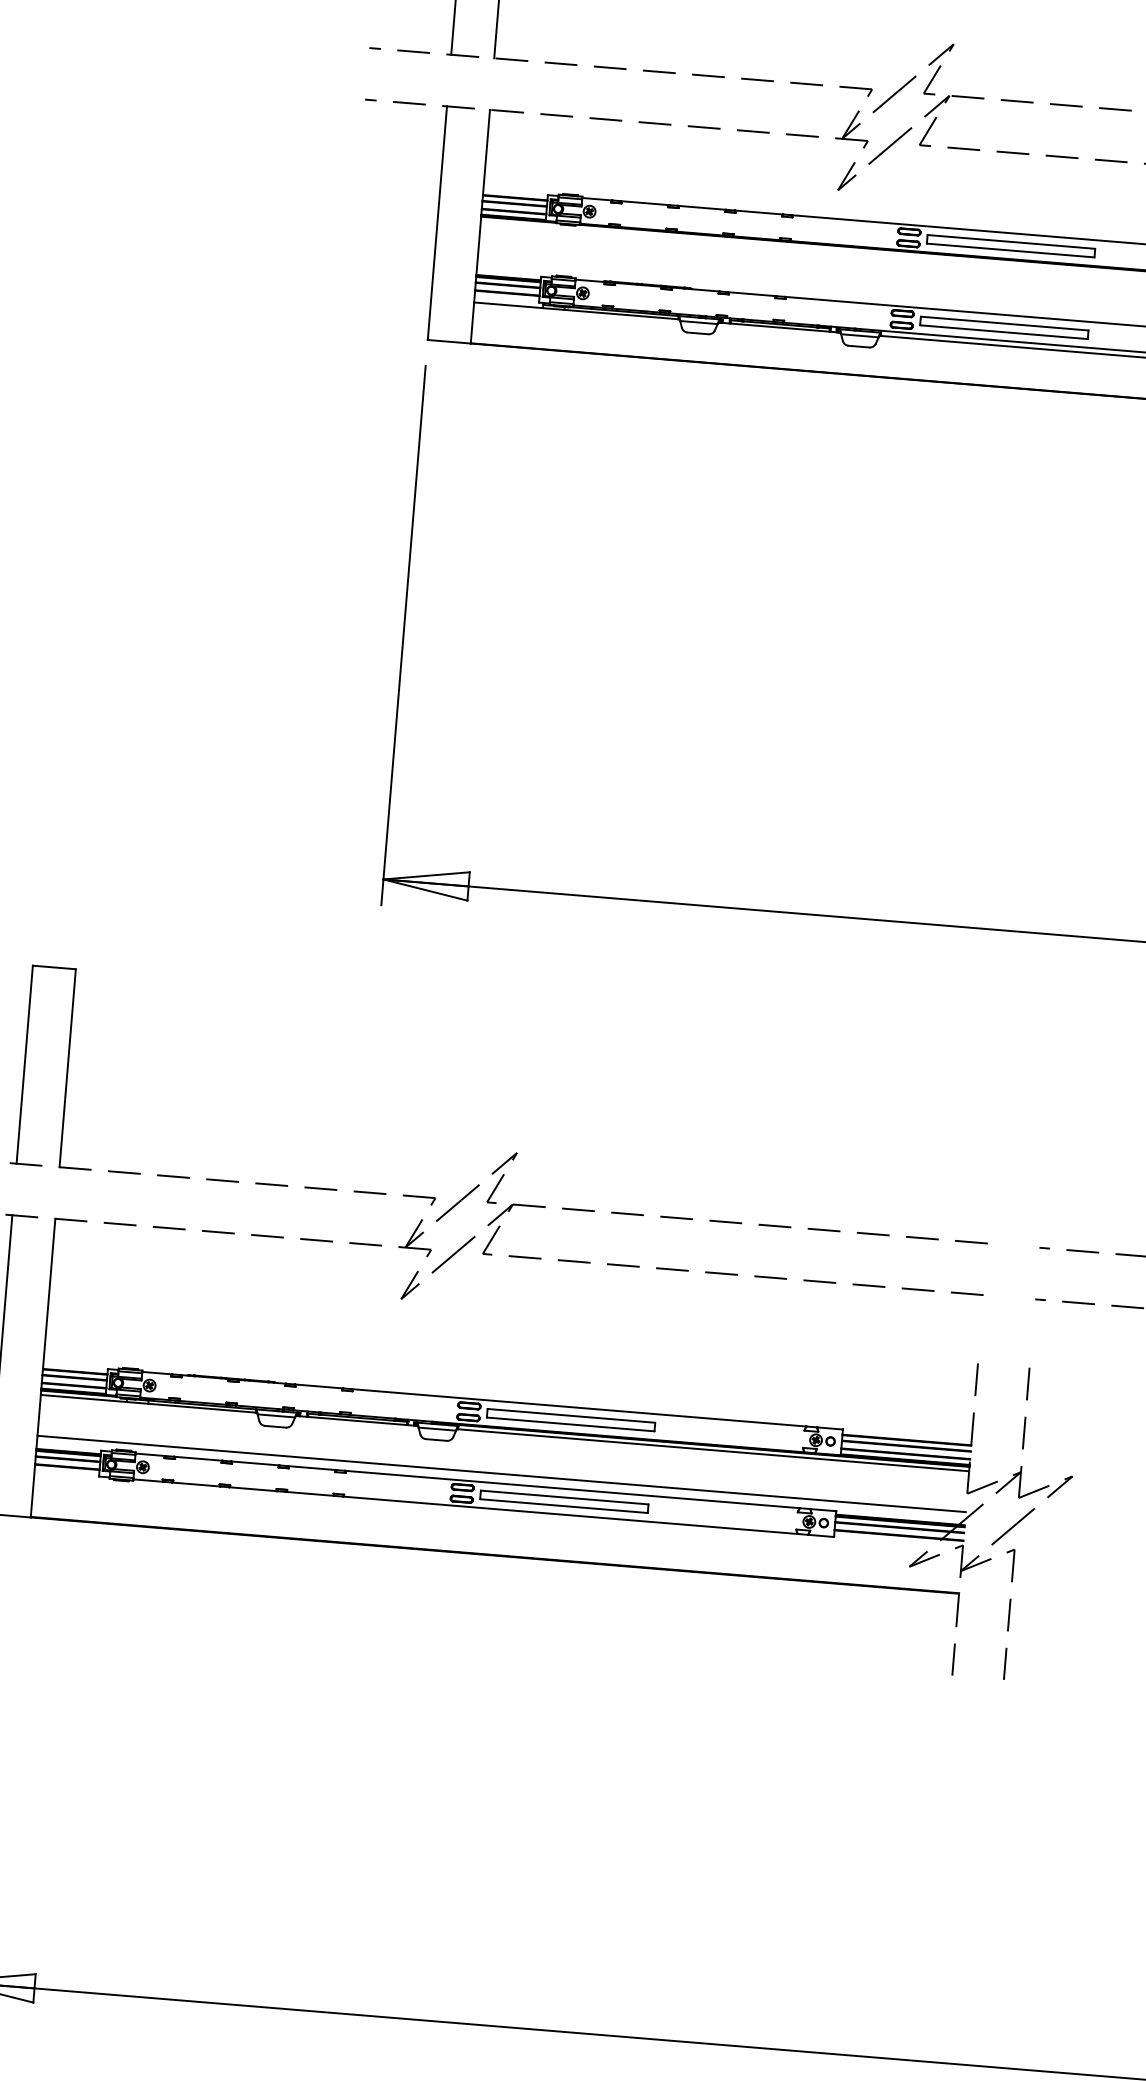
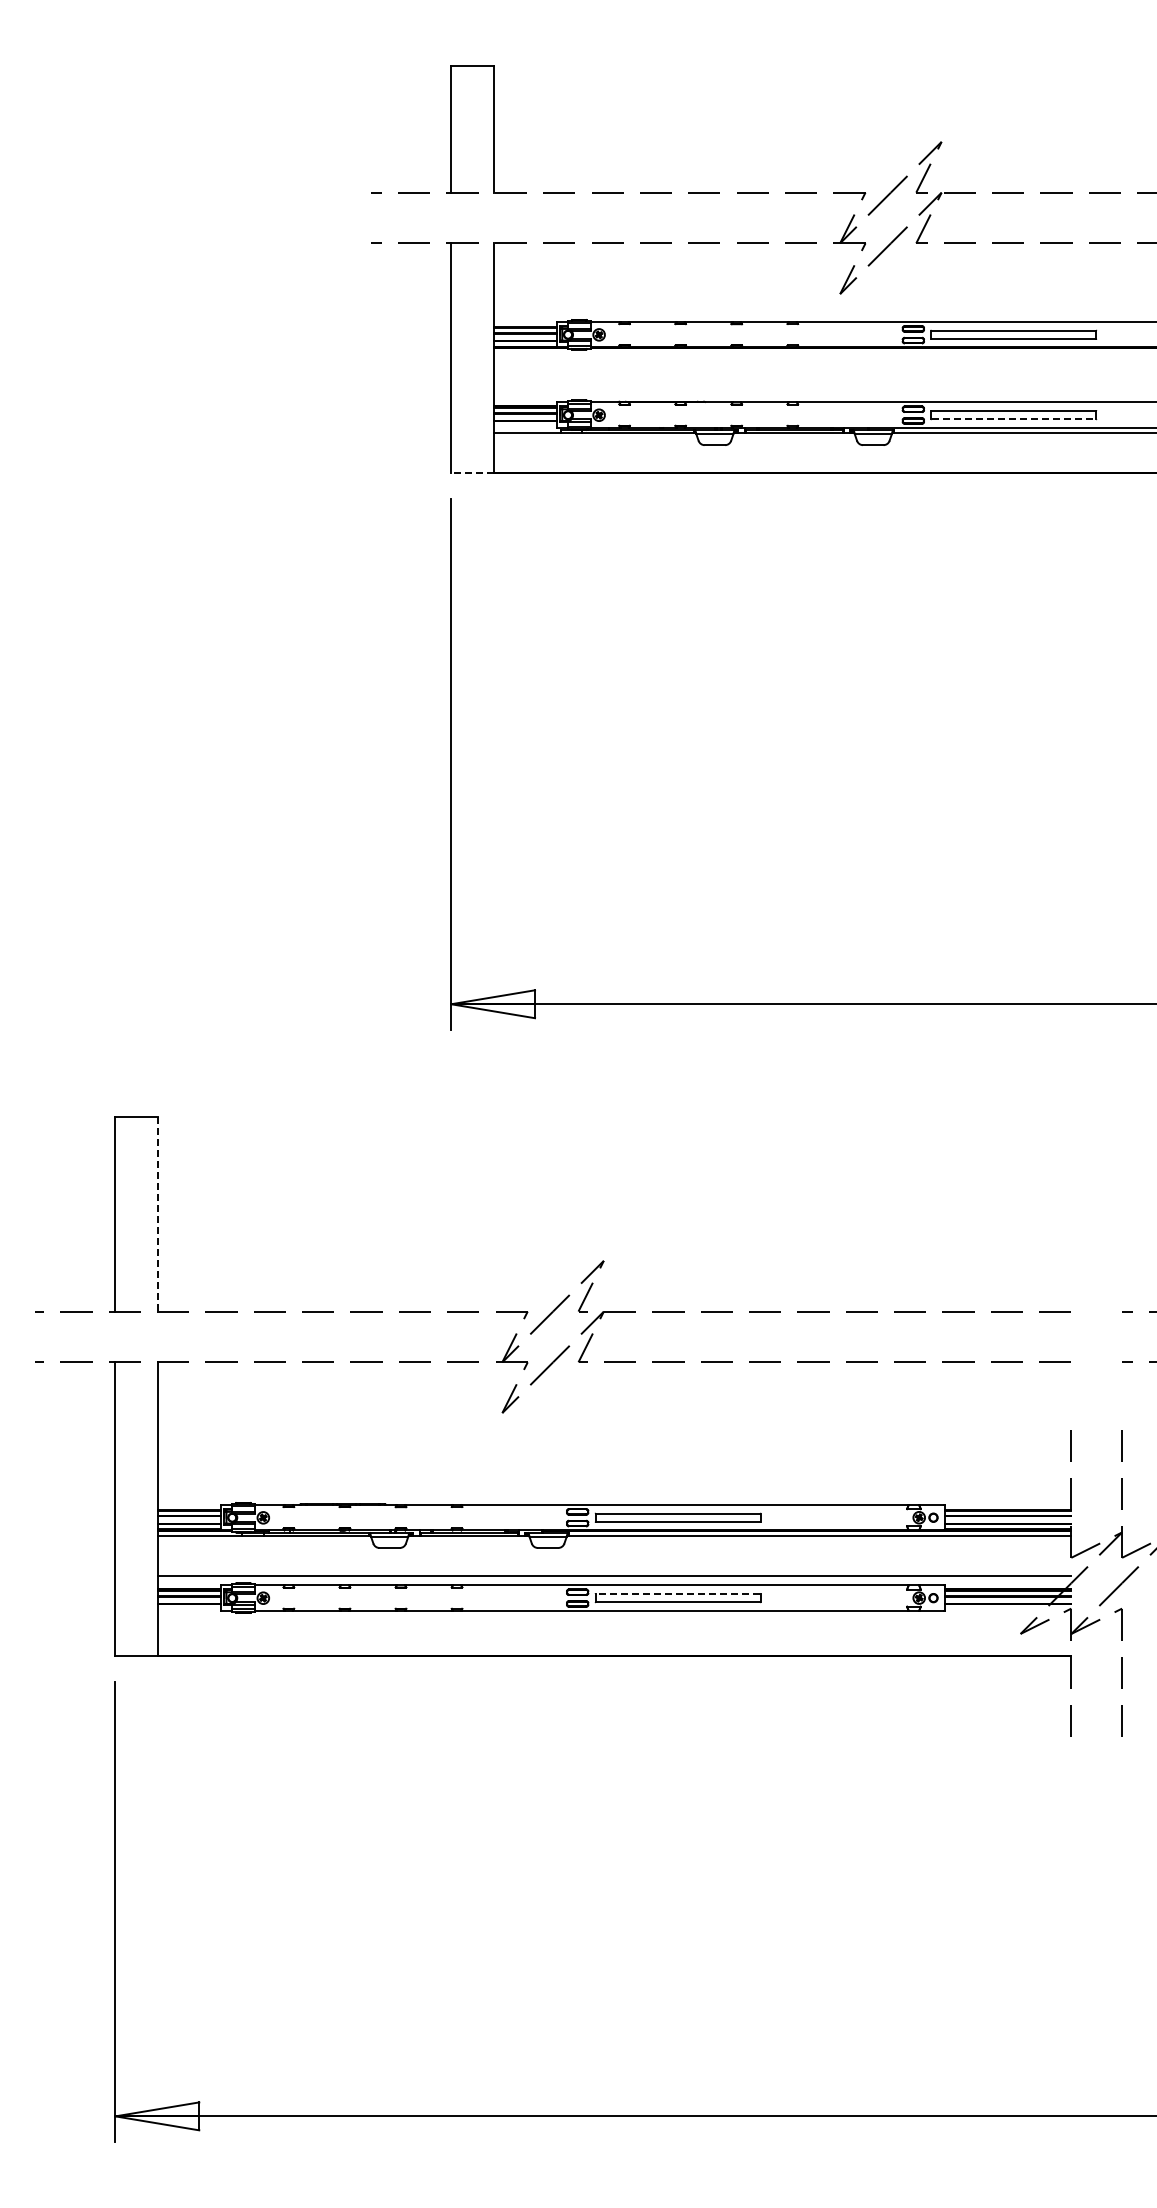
line: (1004, 332) -> (1014, 419), solid -> dashed
line: (448, 341) -> (471, 473), solid -> dashed
line: (67, 1068) -> (157, 1214), solid -> dashed
line: (564, 1497) -> (677, 1593), solid -> dashed

